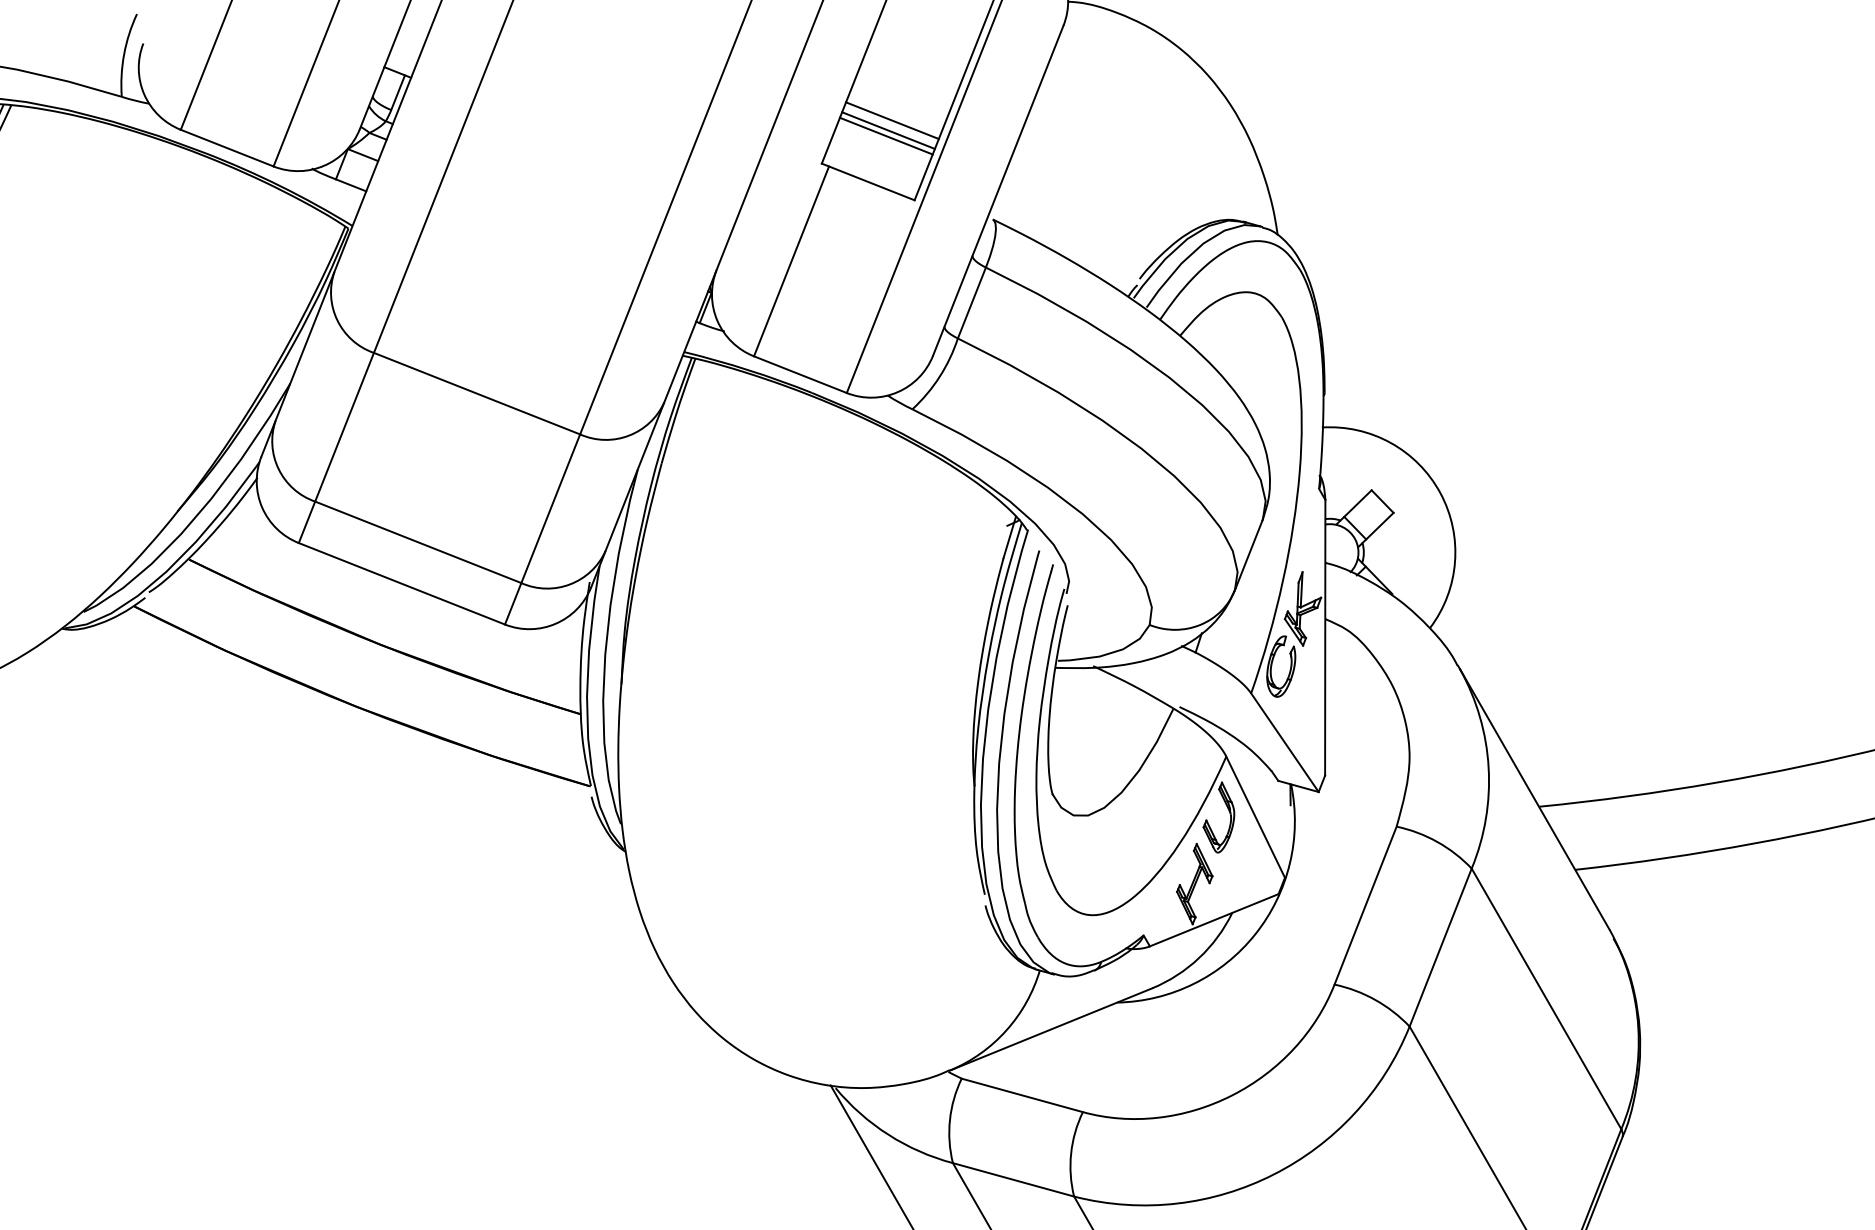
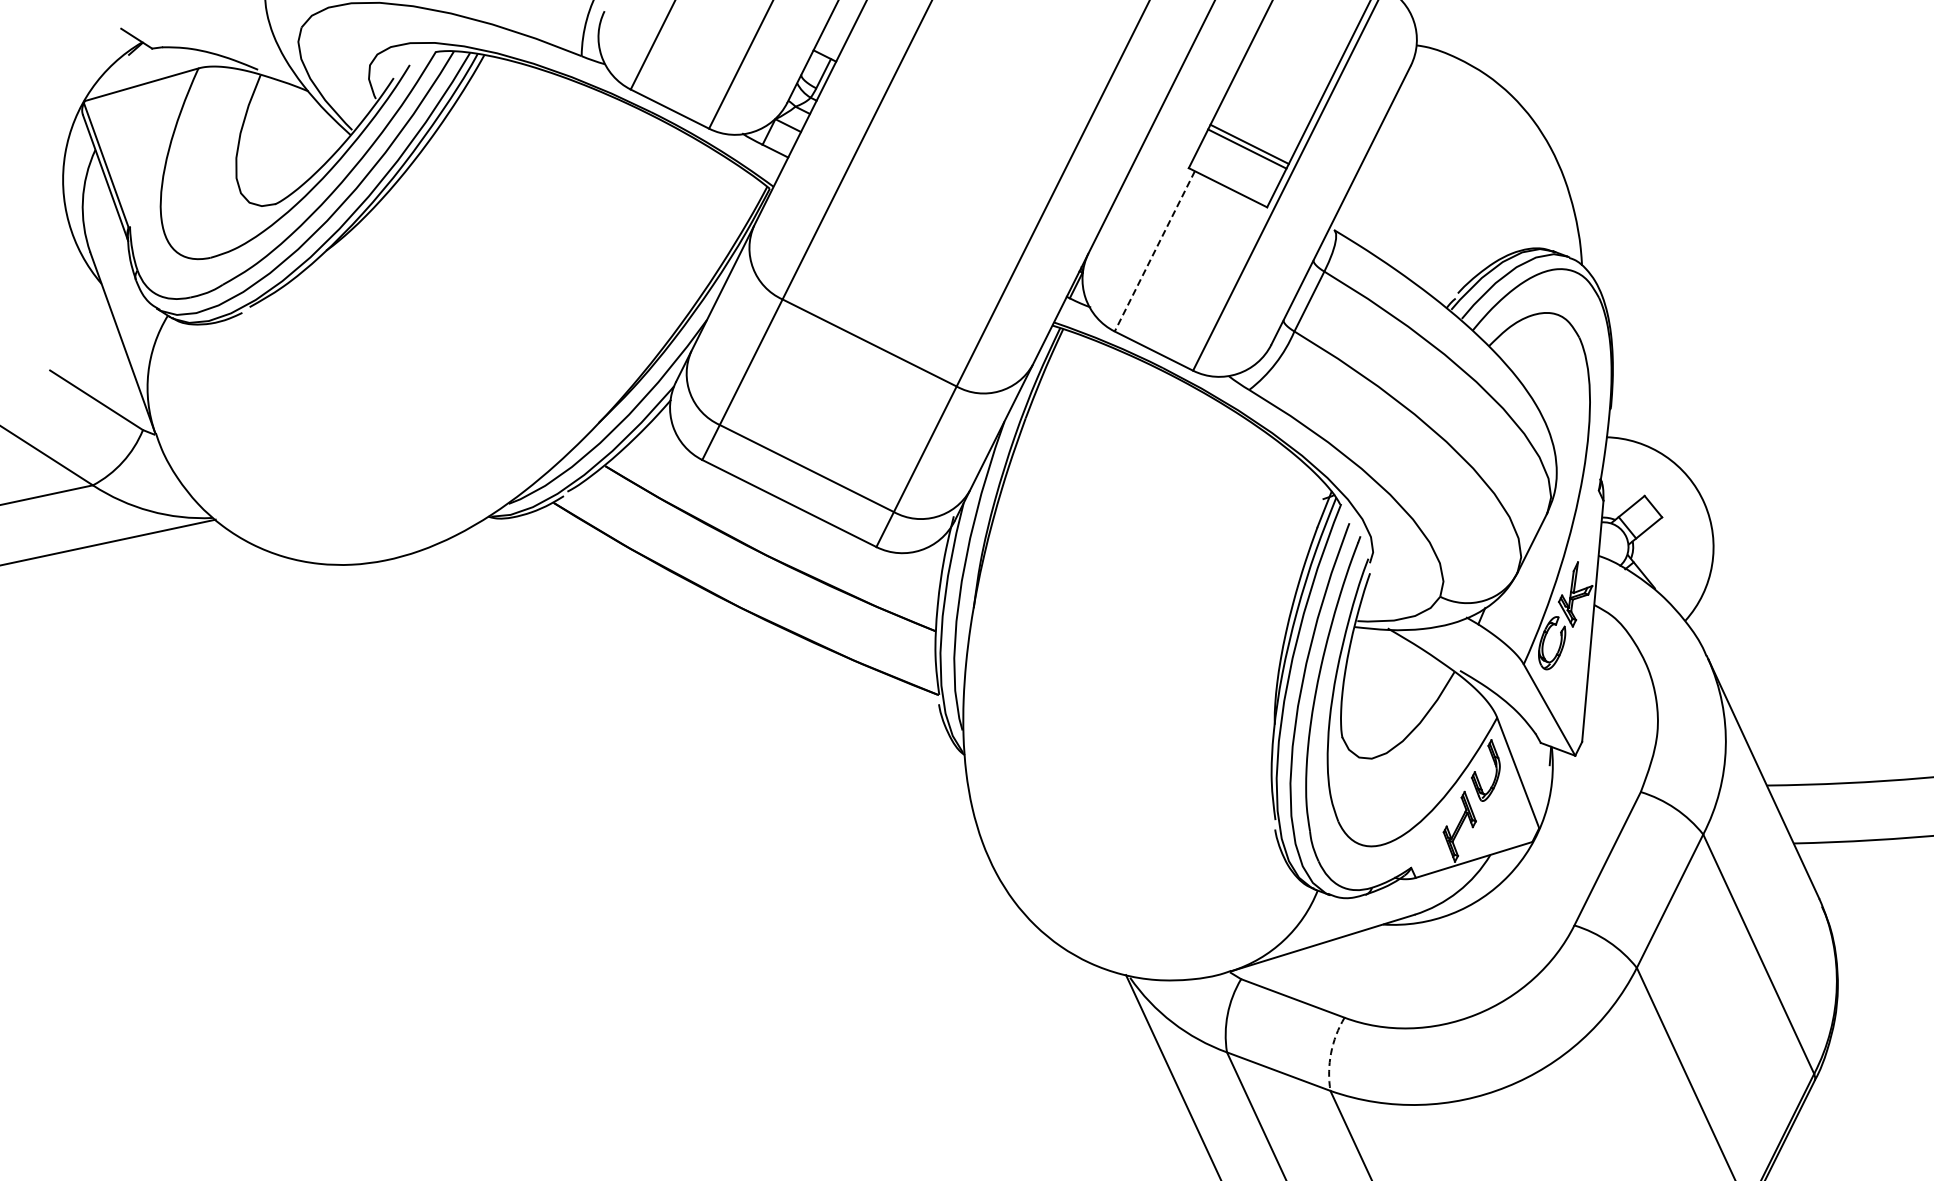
line: (891, 120) -> (1253, 135), removed
line: (791, 261) -> (1154, 251), solid -> dashed
arc: (1071, 1154) -> (1331, 1053), solid -> dashed

